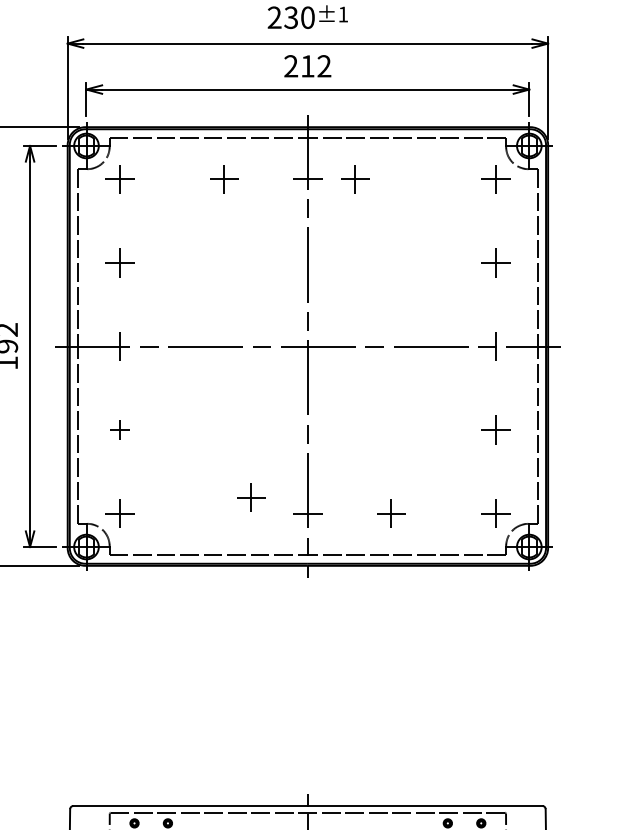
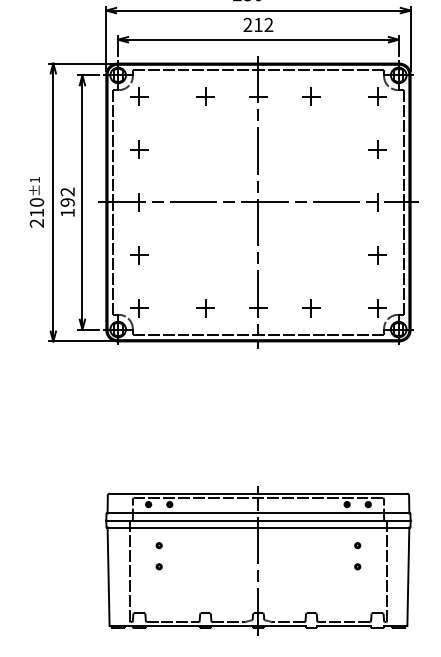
part: (355, 179) -> (311, 96), moved
part: (120, 430) -> (139, 255), size x1.43
part: (251, 498) -> (205, 308), moved

